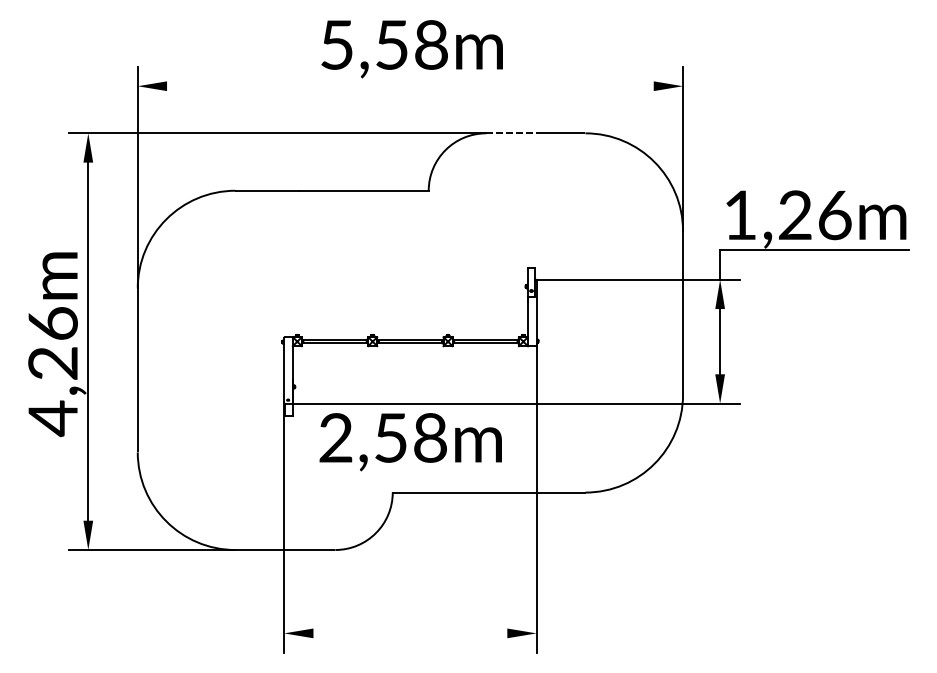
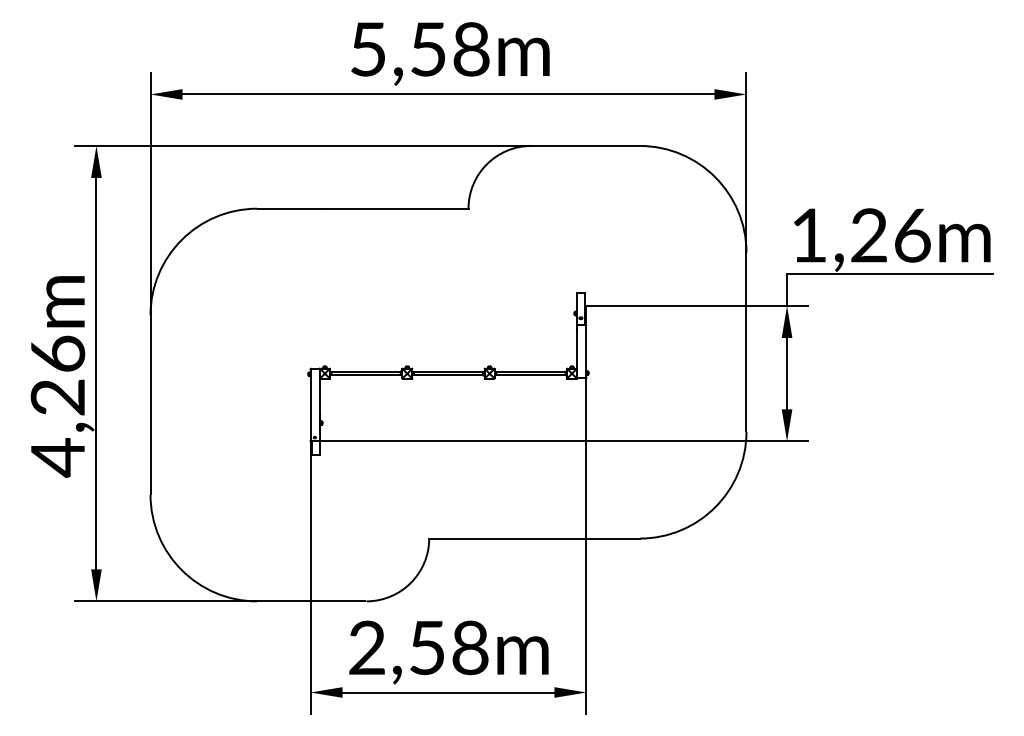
line: (410, 86) -> (448, 94), added
line: (511, 132) -> (558, 145), dashed -> solid
text: (410, 442) -> (448, 652), moved
line: (410, 633) -> (448, 692), added

